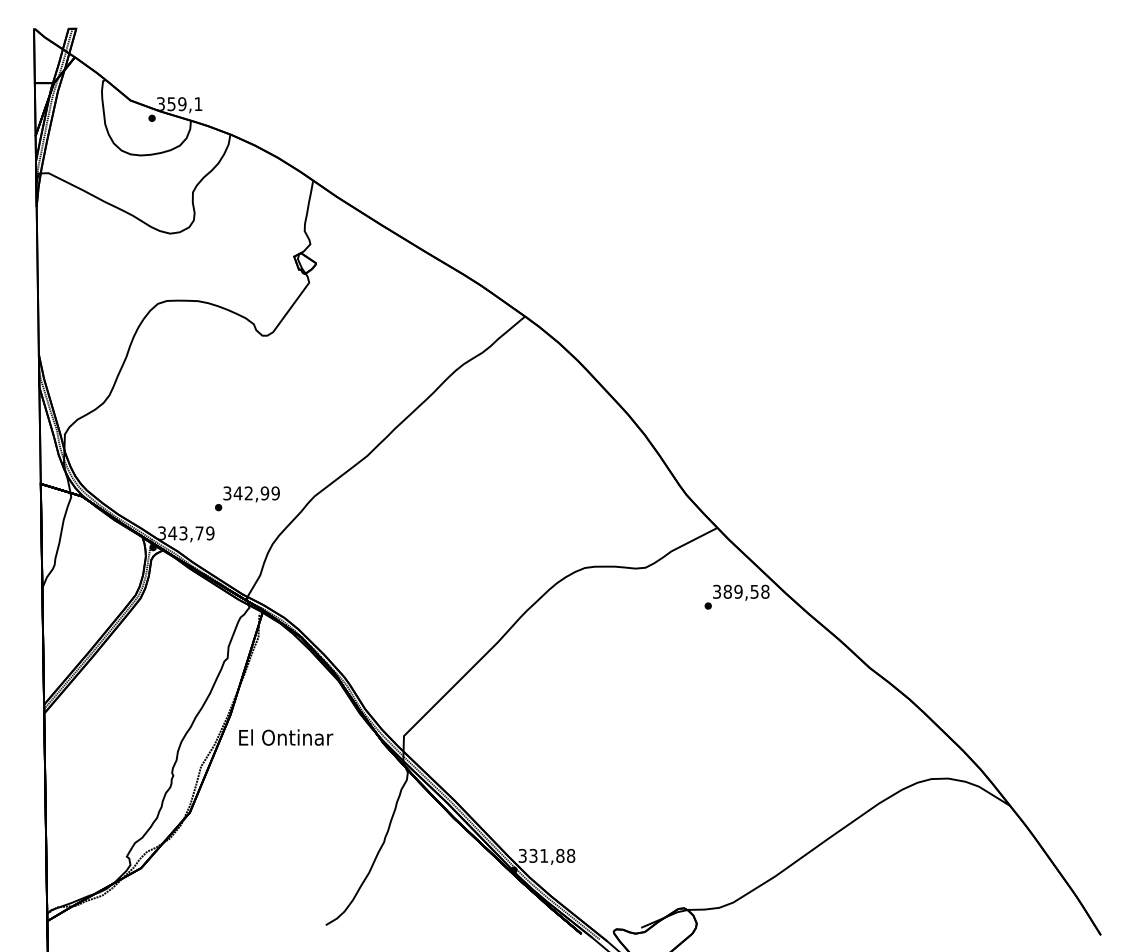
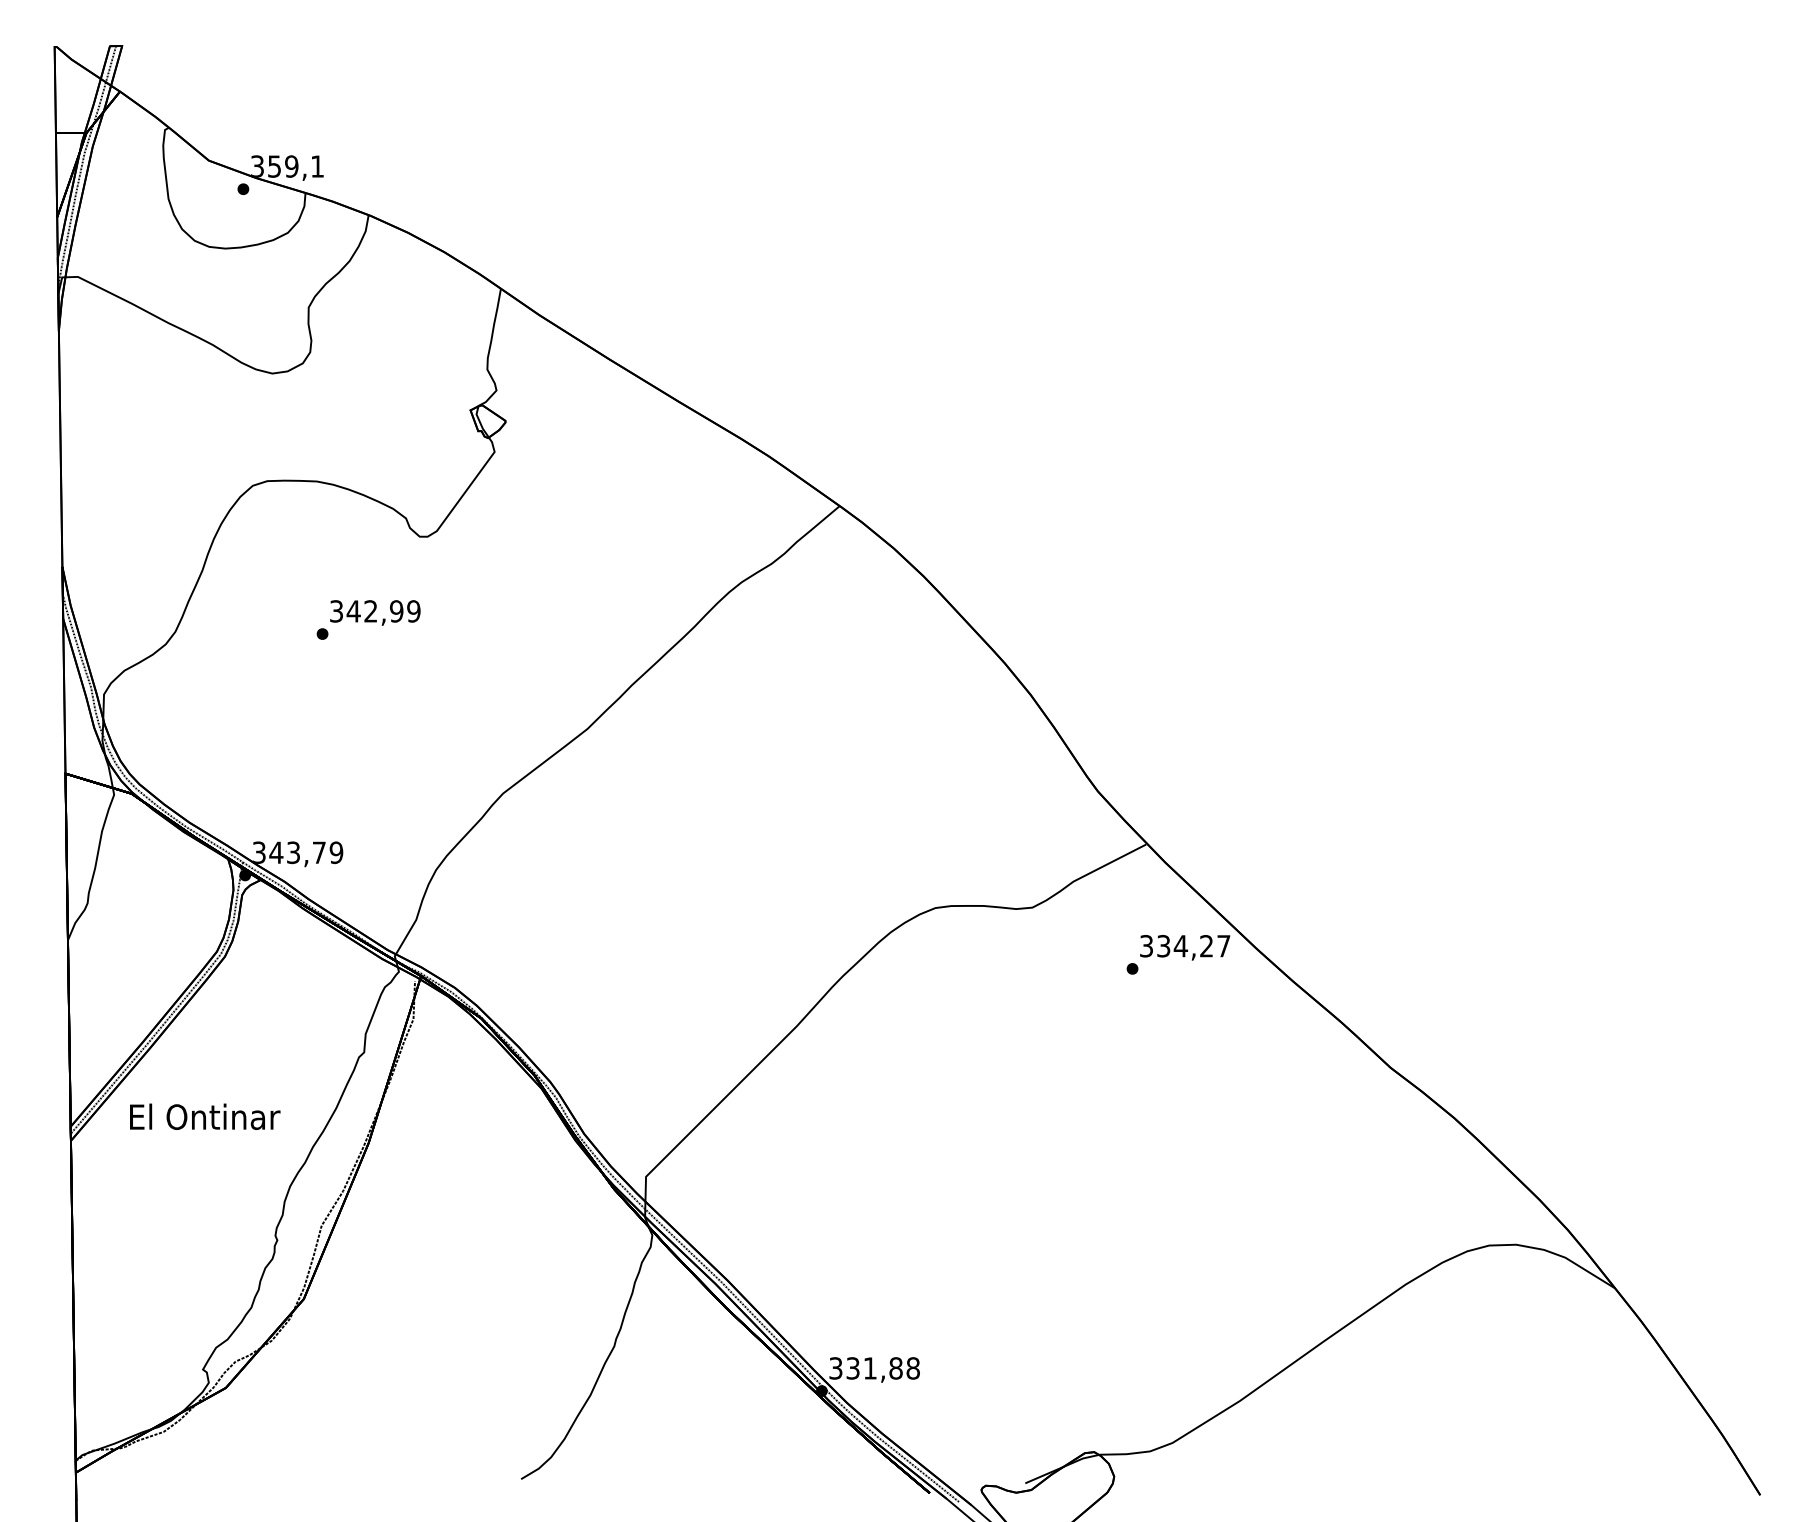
text: (247, 498) -> (368, 619), moved
text: (746, 591) -> (1193, 945), 389,58 -> 334,27
text: (286, 737) -> (205, 1116), moved

